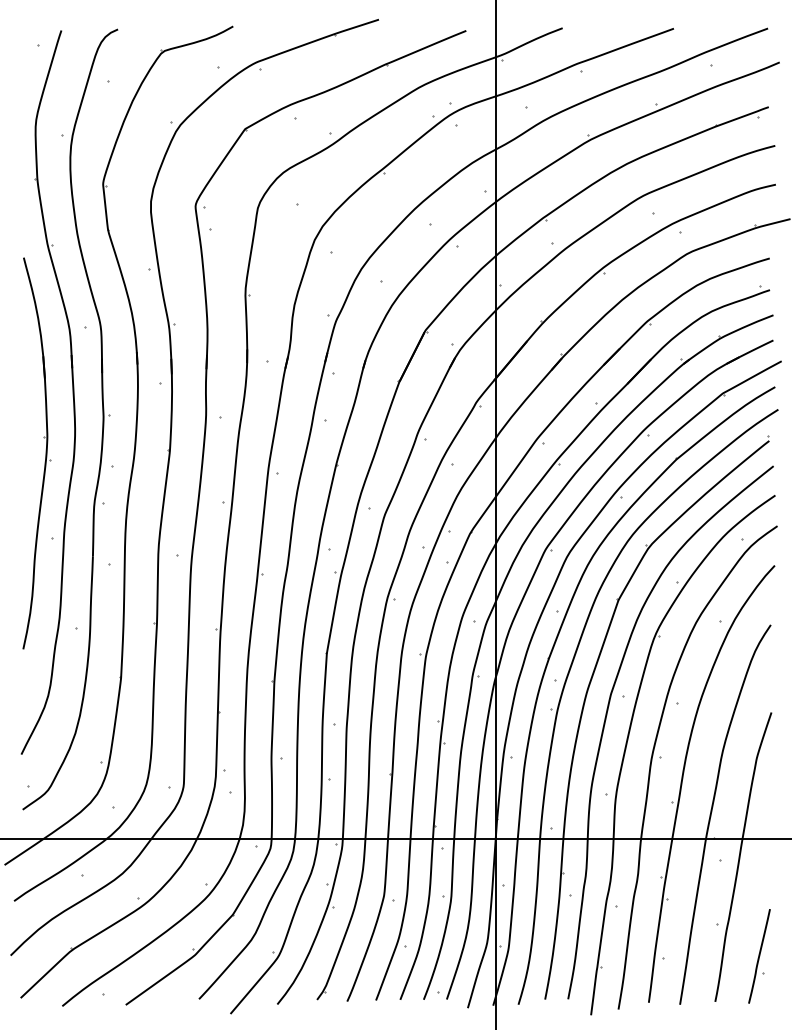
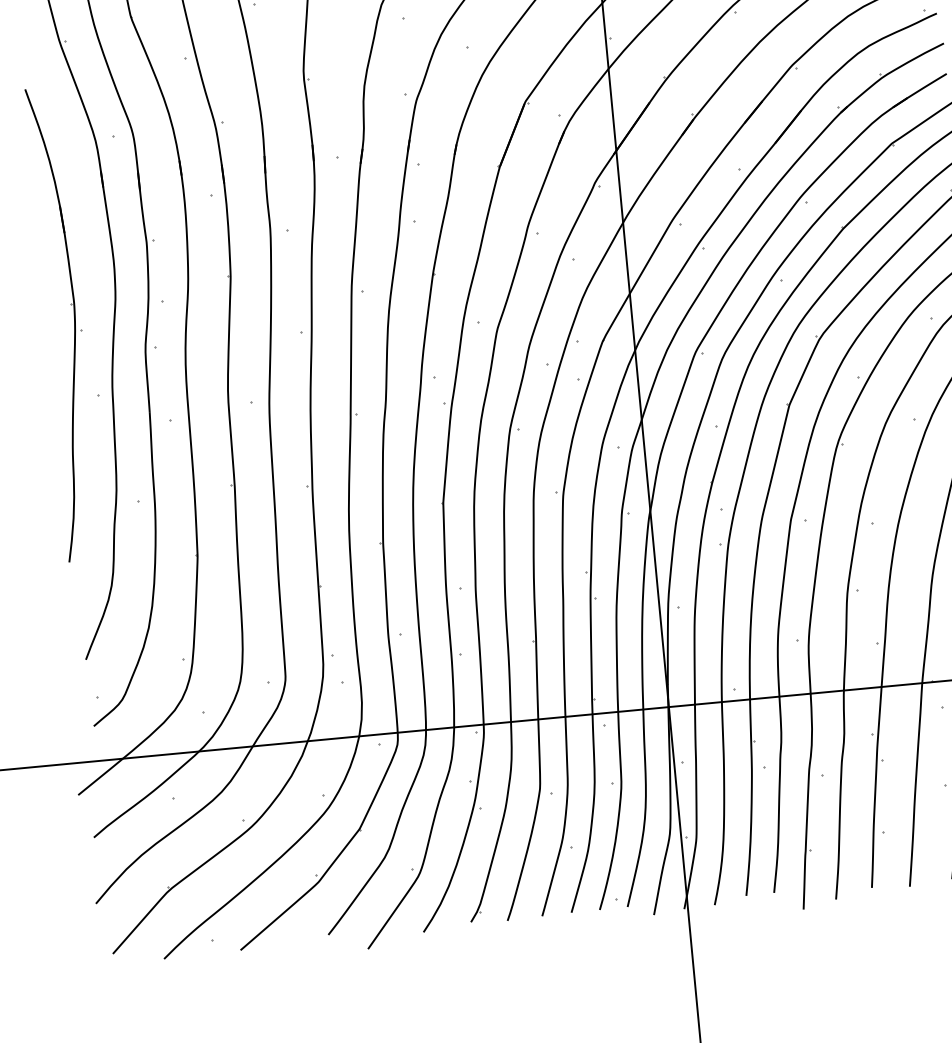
part: (45, 453) -> (73, 323), moved

